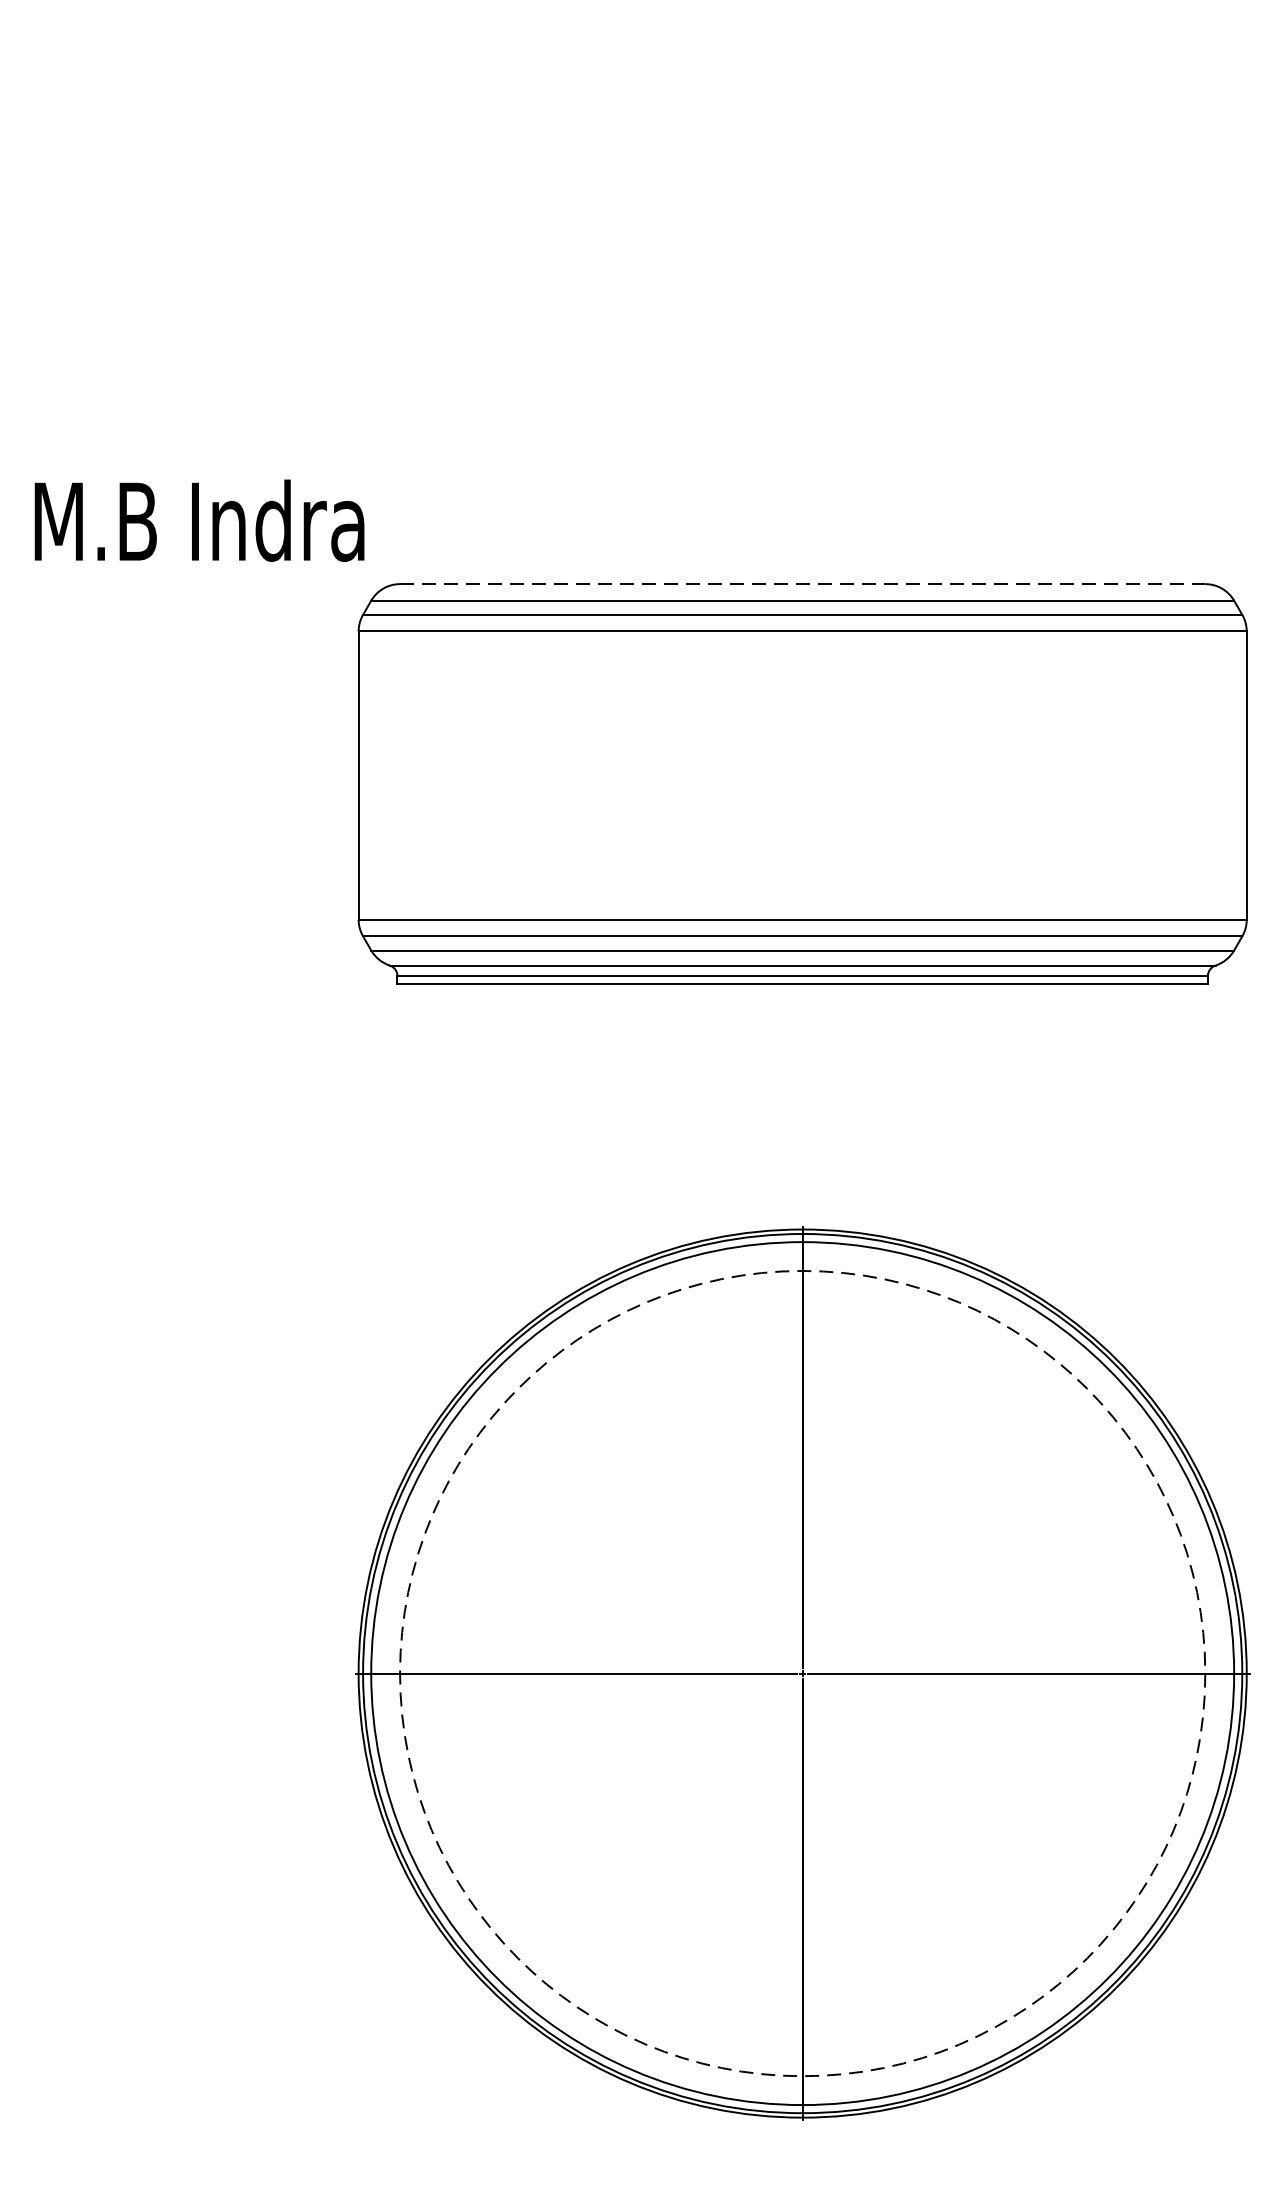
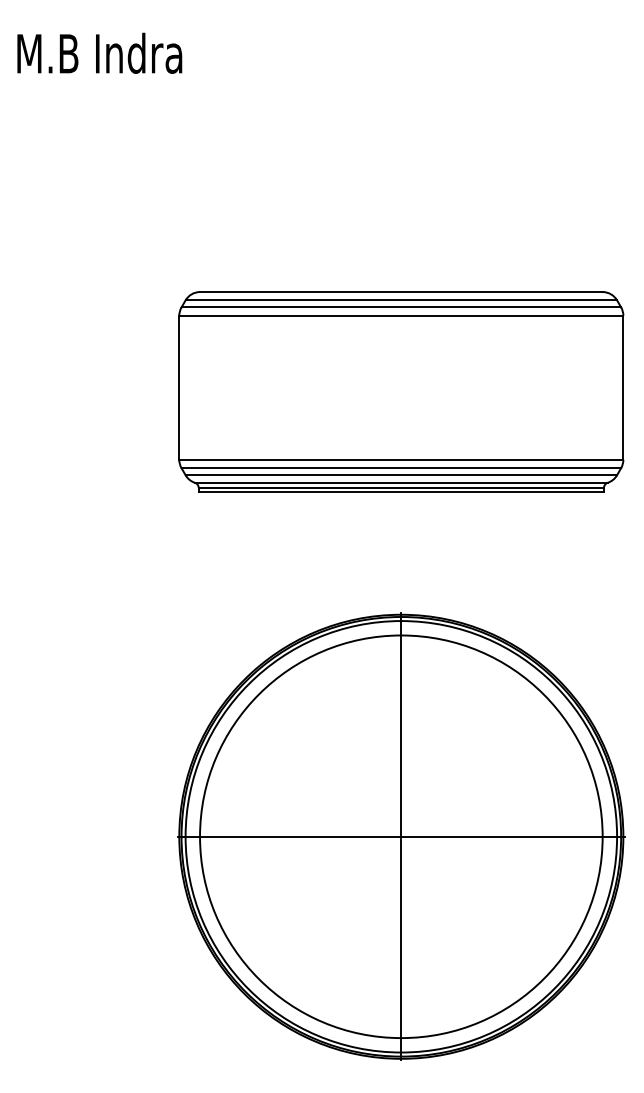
text: (199, 519) -> (99, 52), moved
line: (803, 585) -> (401, 292), dashed -> solid
circle: (803, 1673) -> (401, 836), dashed -> solid

